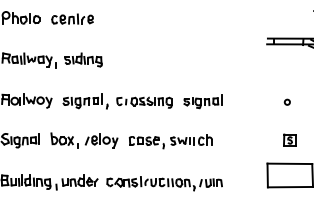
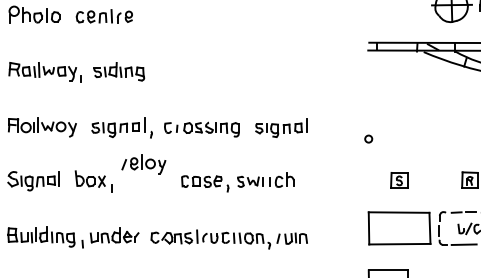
circle: (287, 101) -> (368, 138), moved
part: (101, 140) -> (143, 164), moved

